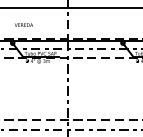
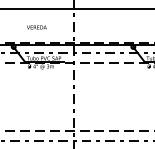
text: (23, 25) -> (36, 27), moved

